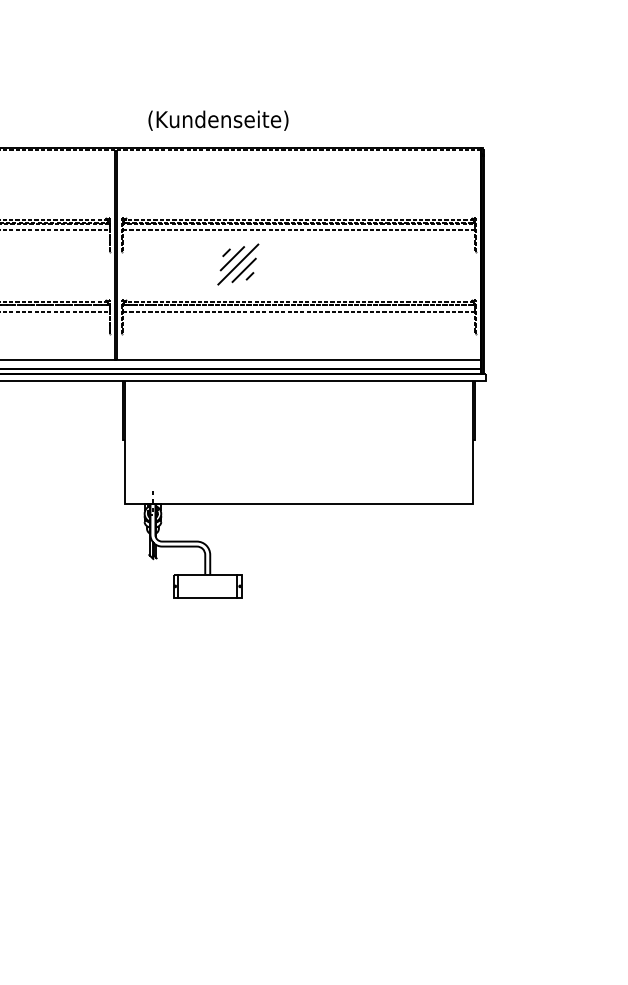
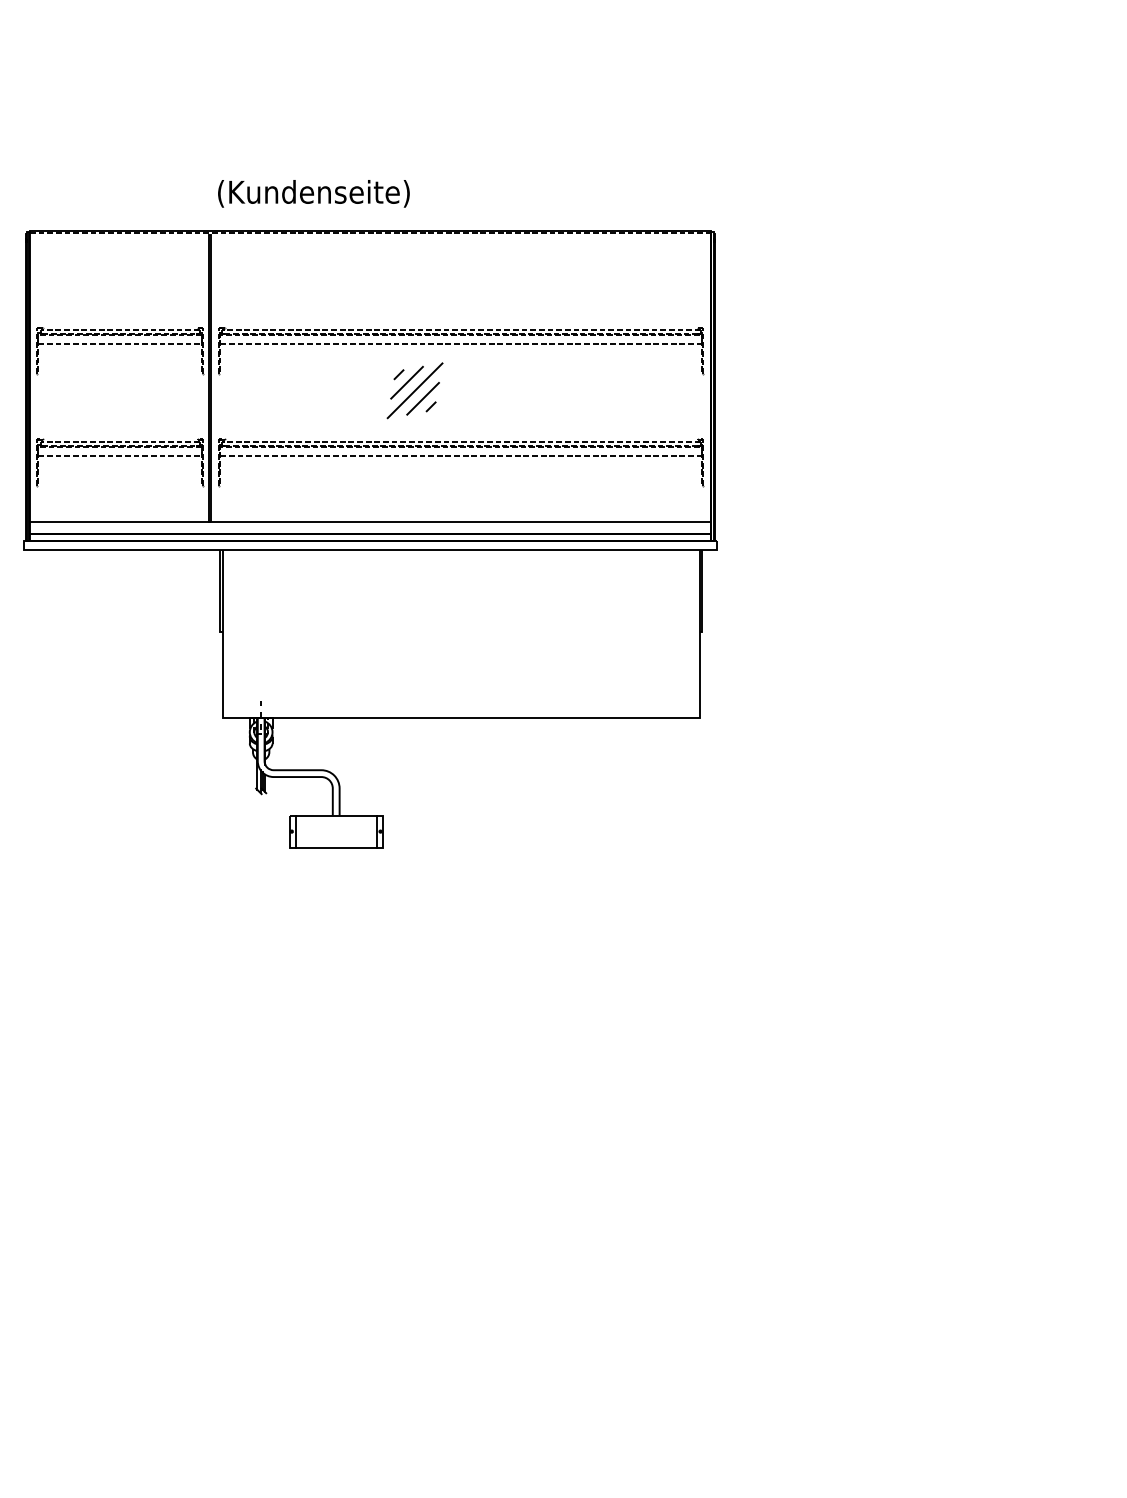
text: (218, 120) -> (313, 193), moved
part: (237, 264) -> (414, 390), moved

